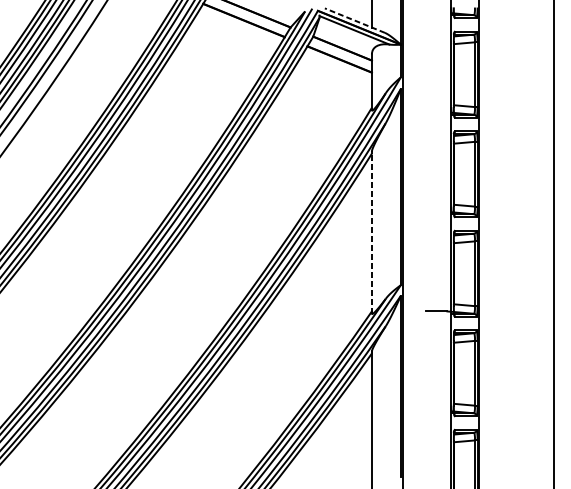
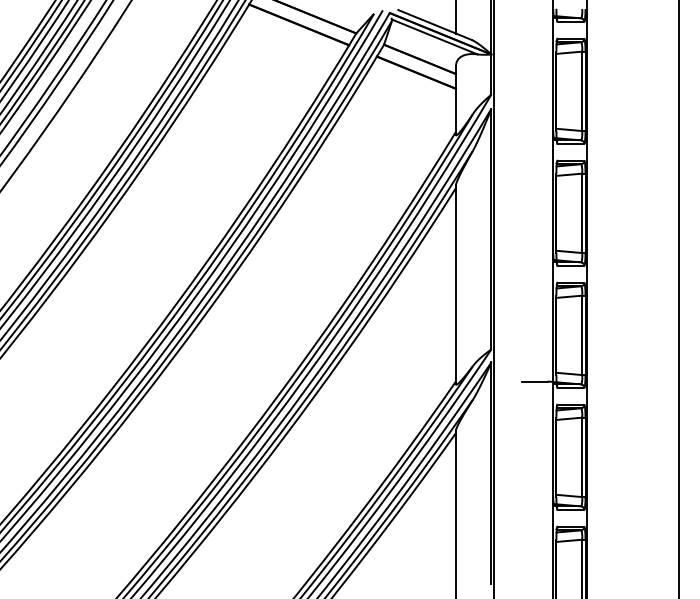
line: (355, 20) -> (435, 25), dashed -> solid
line: (371, 232) -> (455, 284), dashed -> solid

